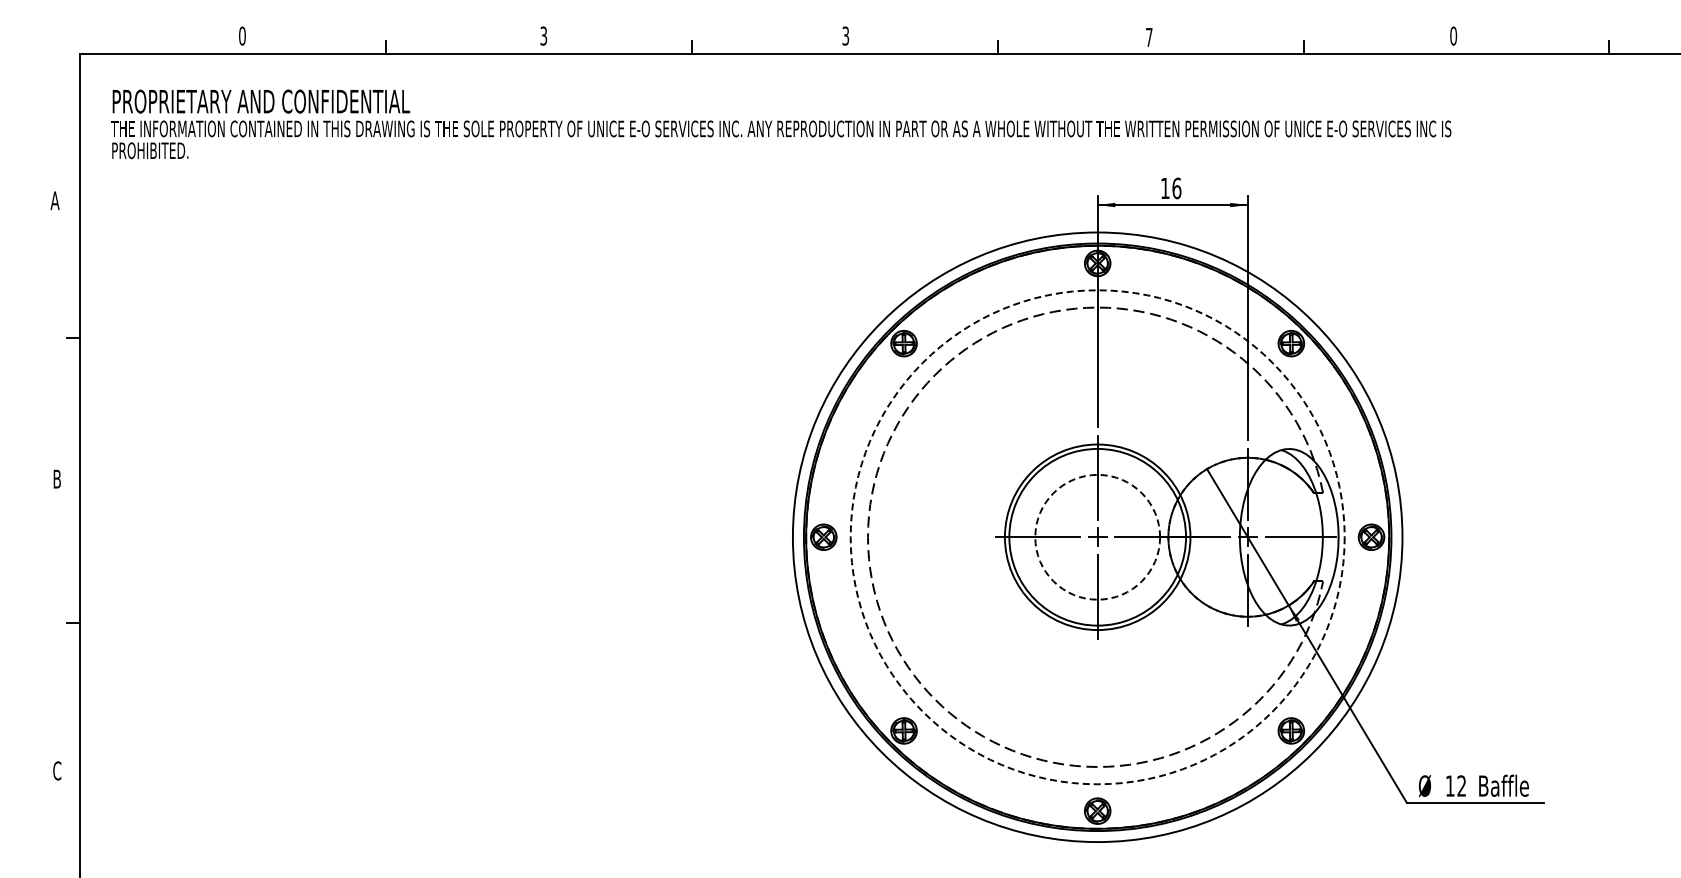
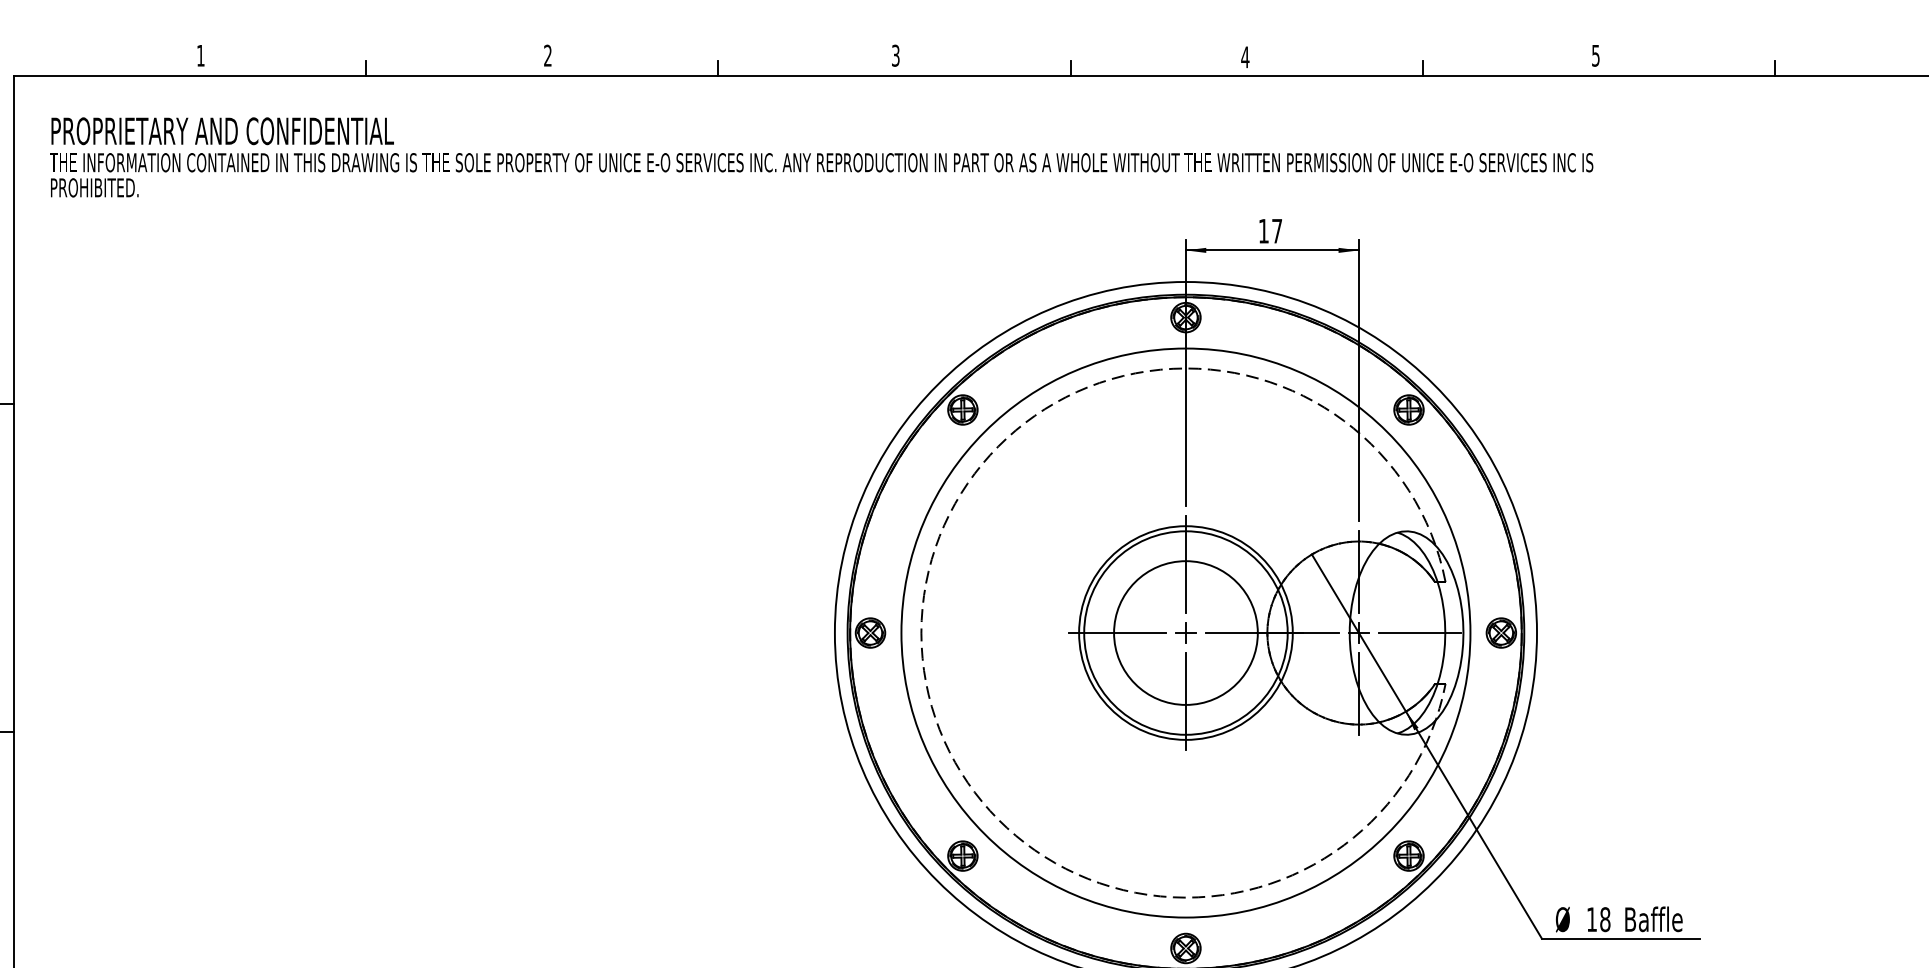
text: (242, 35) -> (200, 55), 0 -> 1
text: (1453, 35) -> (1595, 55), 0 -> 5
text: (543, 36) -> (547, 56), 3 -> 2
text: (1148, 37) -> (1244, 57), 7 -> 4
text: (1176, 188) -> (1276, 231), 16 -> 17
circle: (1097, 536) -> (1185, 632), dashed -> solid
circle: (1097, 537) -> (1185, 633), dashed -> solid
text: (1461, 785) -> (1604, 918), 12 -> 18

